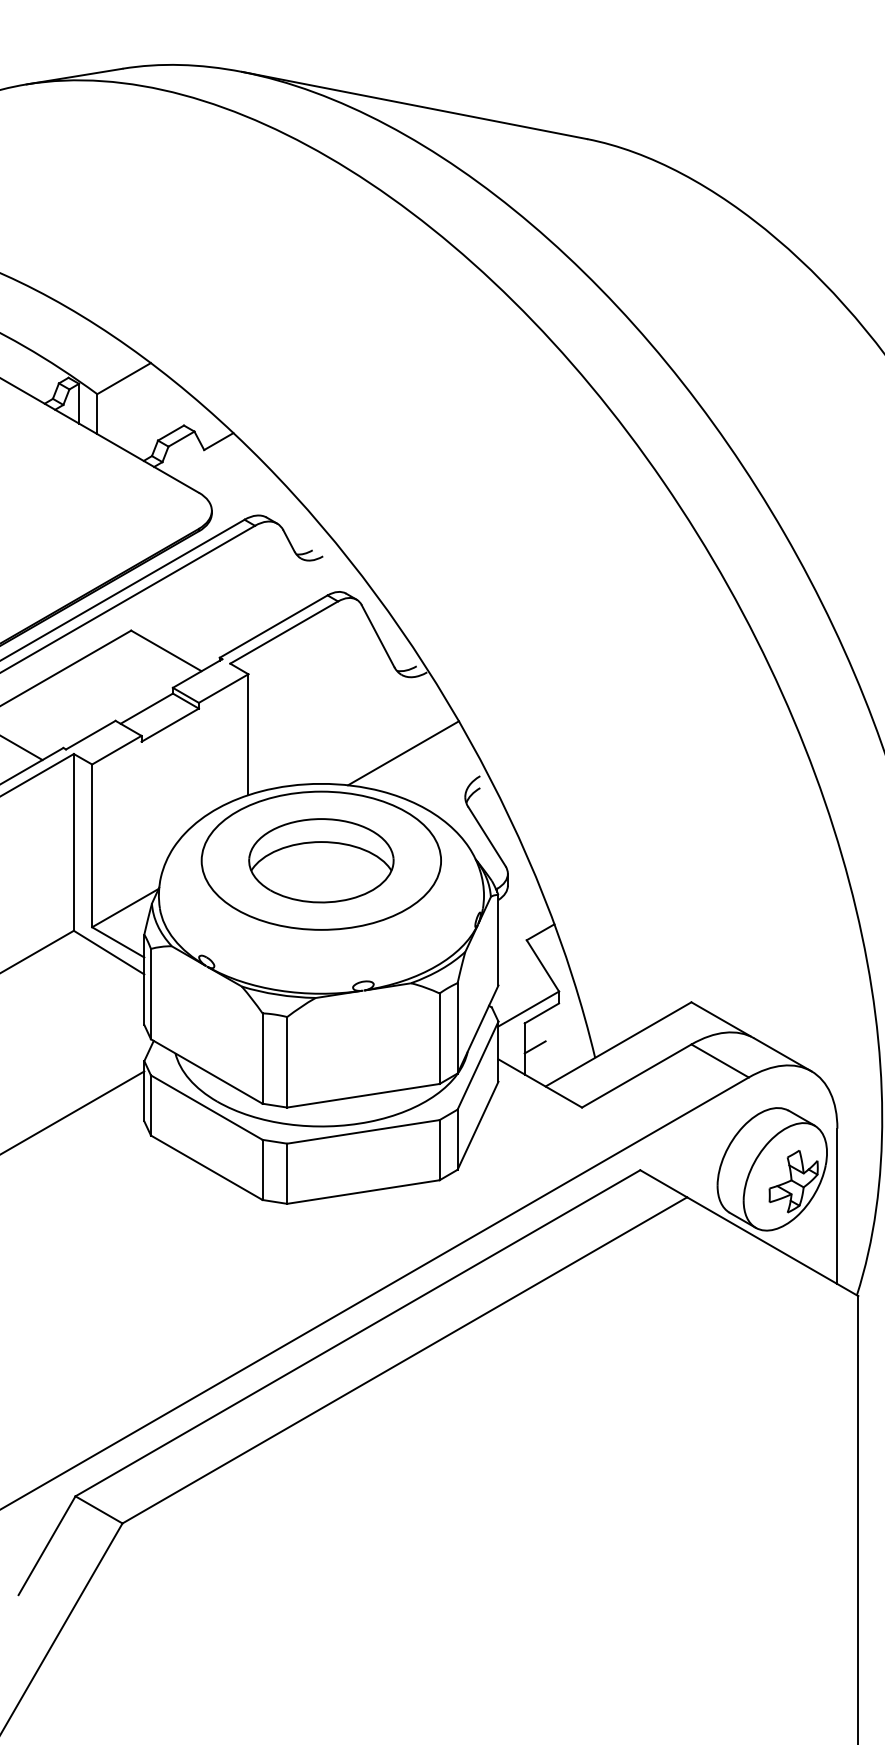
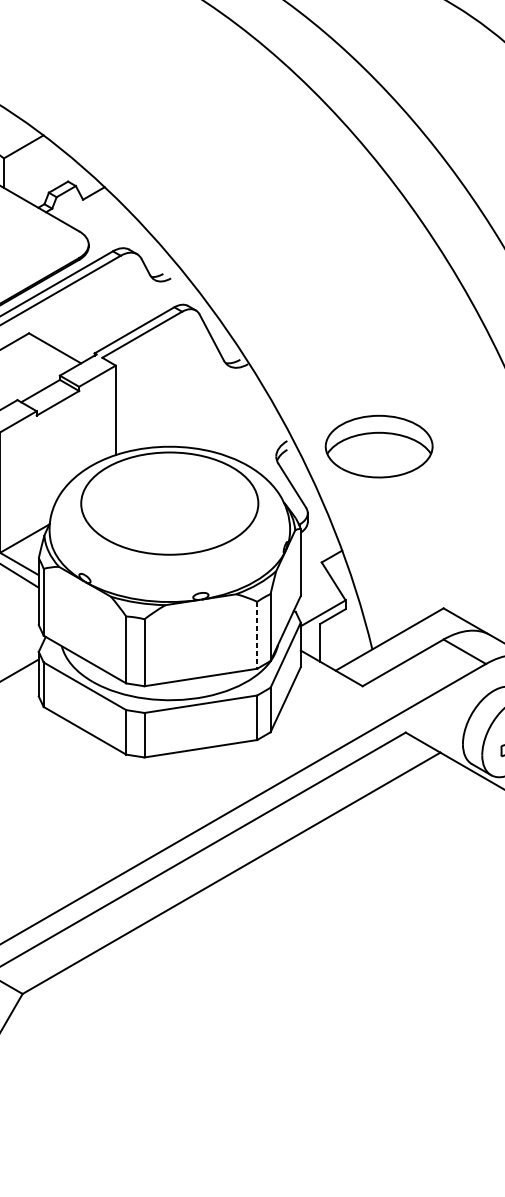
line: (403, 753) -> (230, 424), removed
part: (321, 860) -> (379, 446), moved
line: (439, 1039) -> (257, 635), solid -> dashed
line: (534, 1047) -> (327, 641), removed

